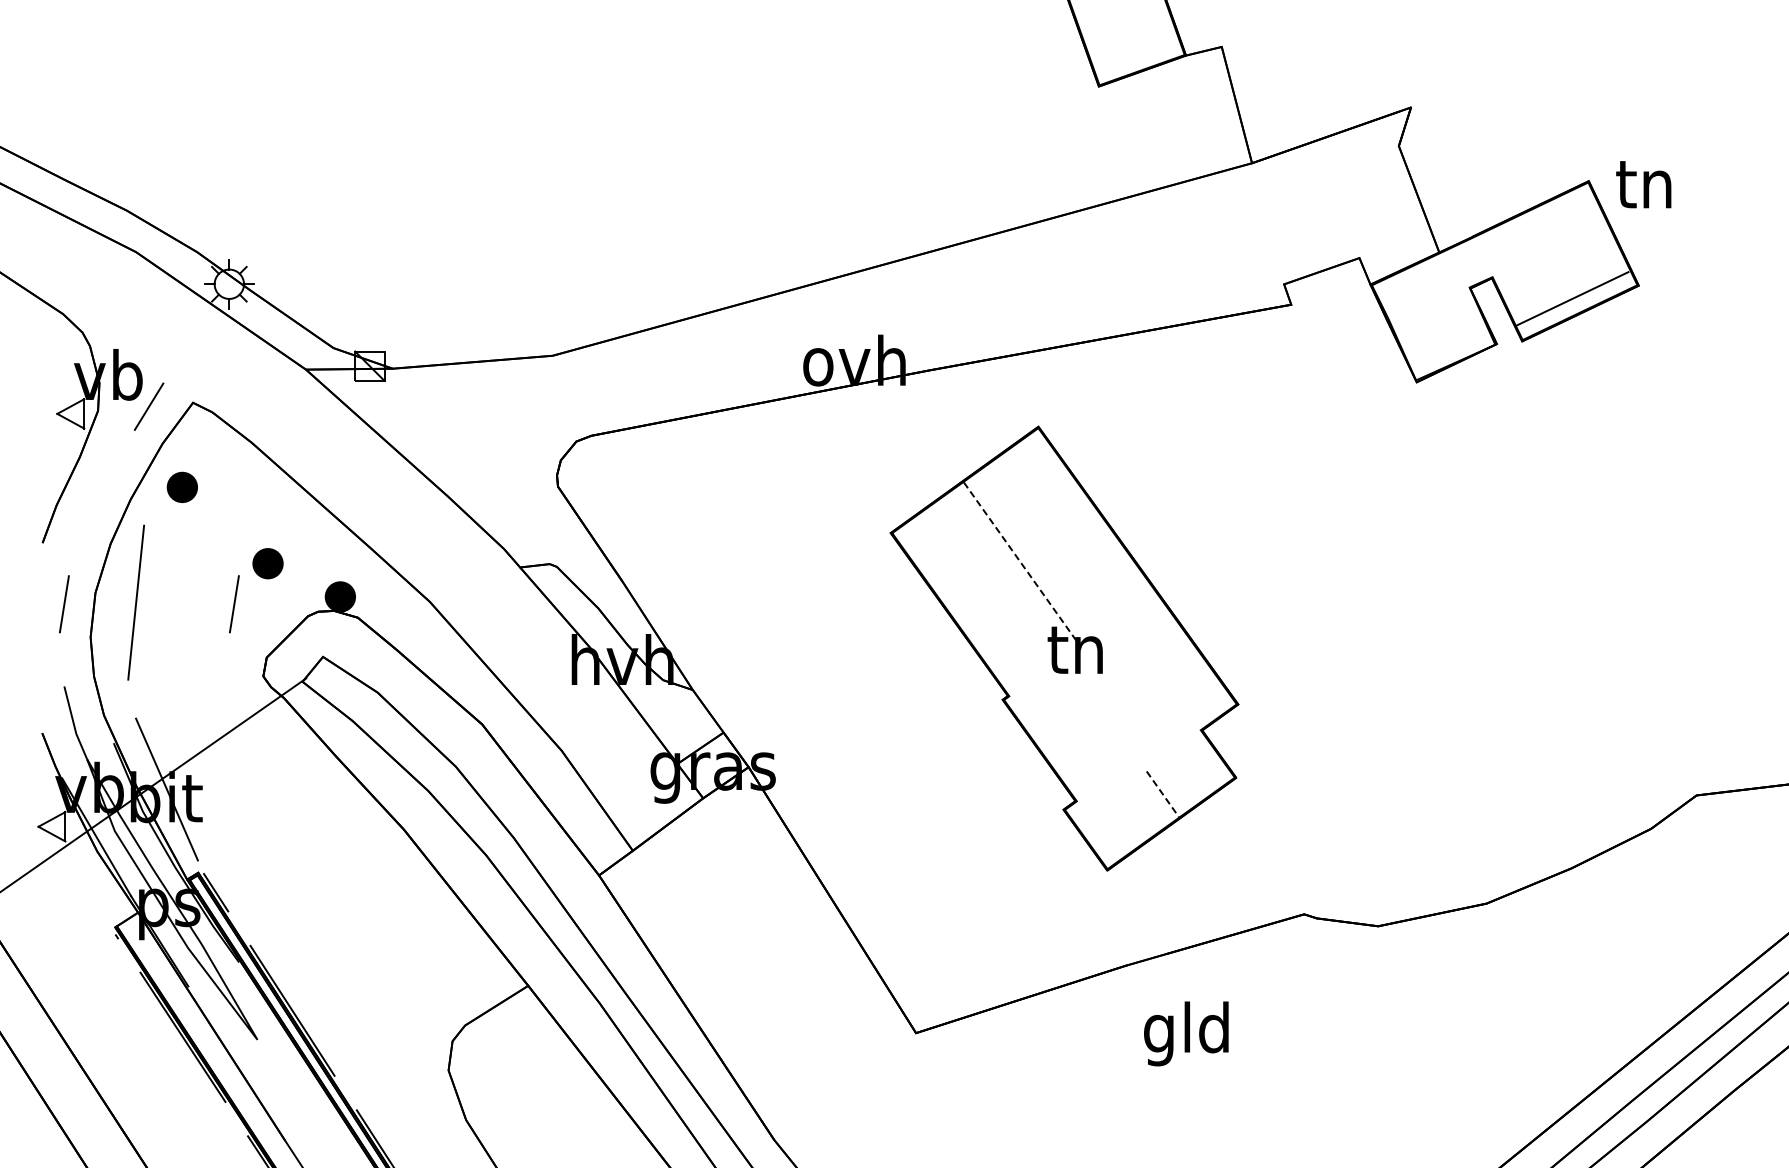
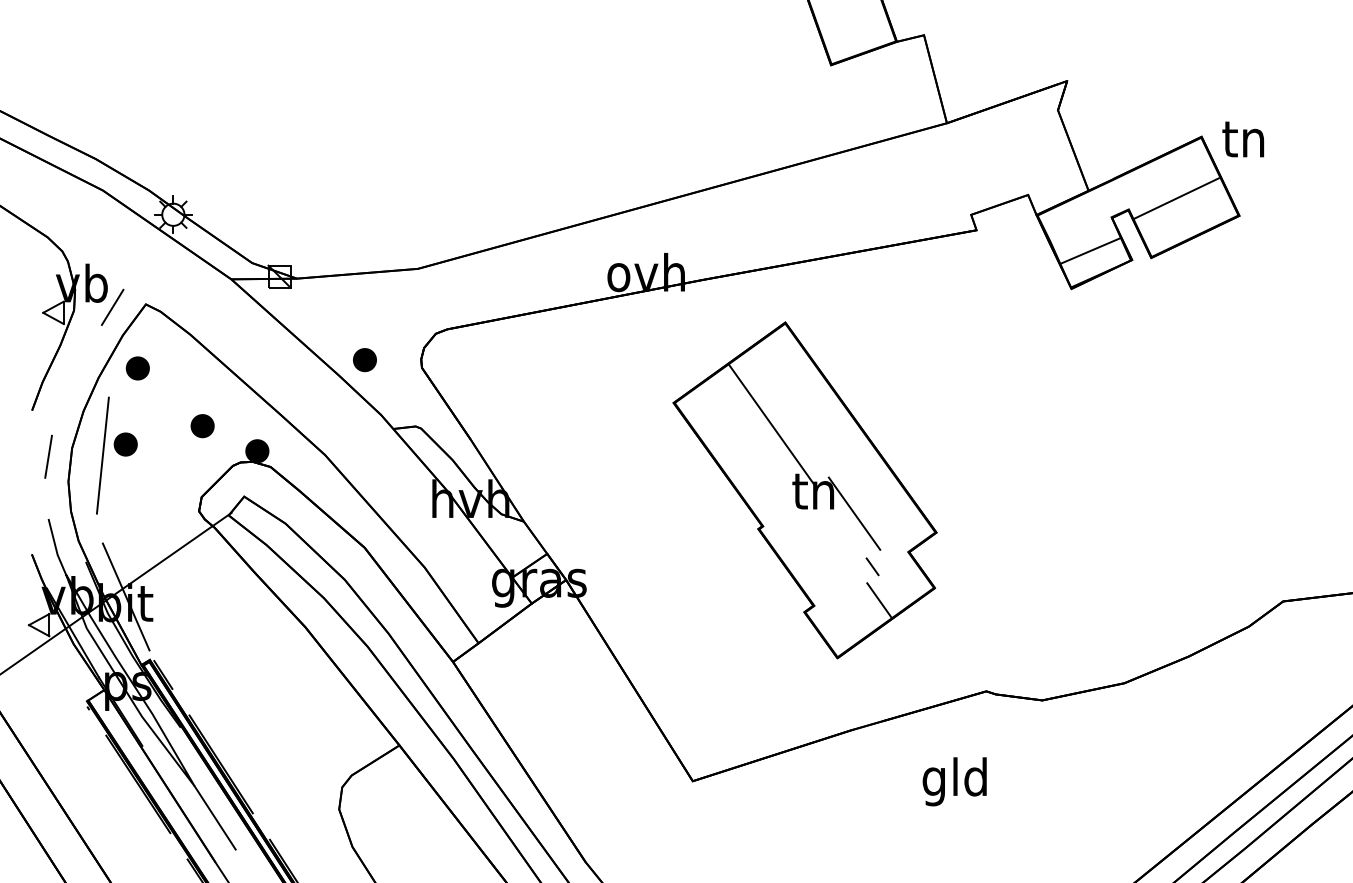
line: (1572, 298) -> (1176, 198), moved
line: (1441, 331) -> (1090, 250), added
part: (482, 475) -> (364, 359), added
line: (1021, 562) -> (772, 425), dashed -> solid
part: (165, 587) -> (125, 444), added
line: (234, 604) -> (177, 457), removed
line: (1129, 679) -> (854, 513), added
line: (1153, 749) -> (872, 566), added
line: (1162, 794) -> (879, 600), dashed -> solid
text: (1186, 1033) -> (954, 781), moved
line: (284, 1081) -> (215, 817), added

